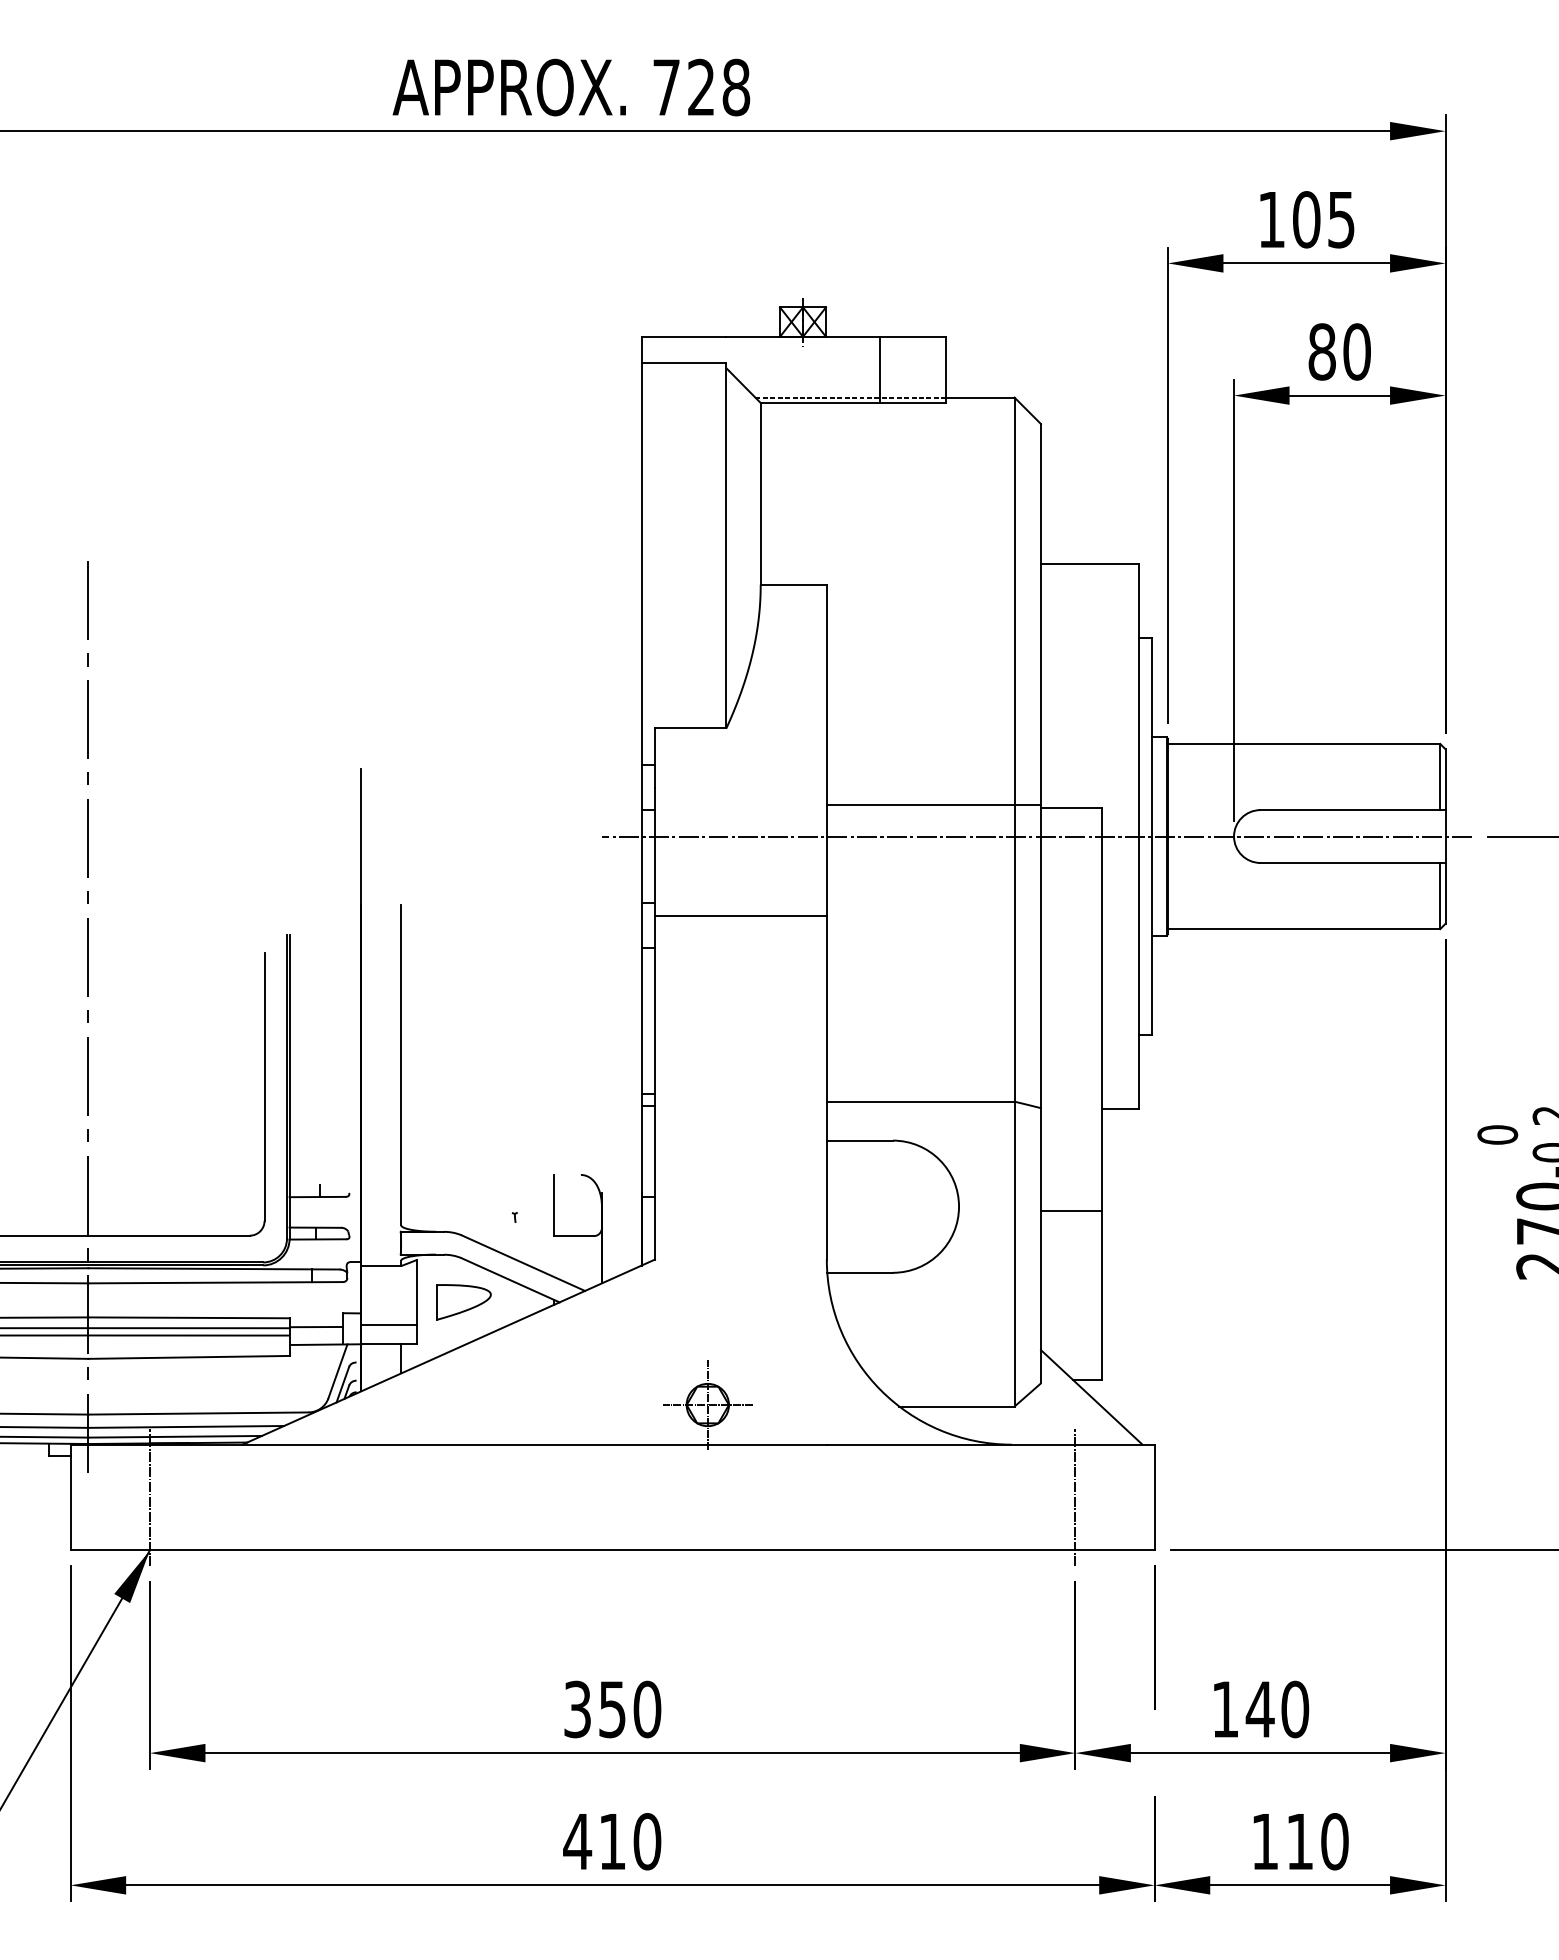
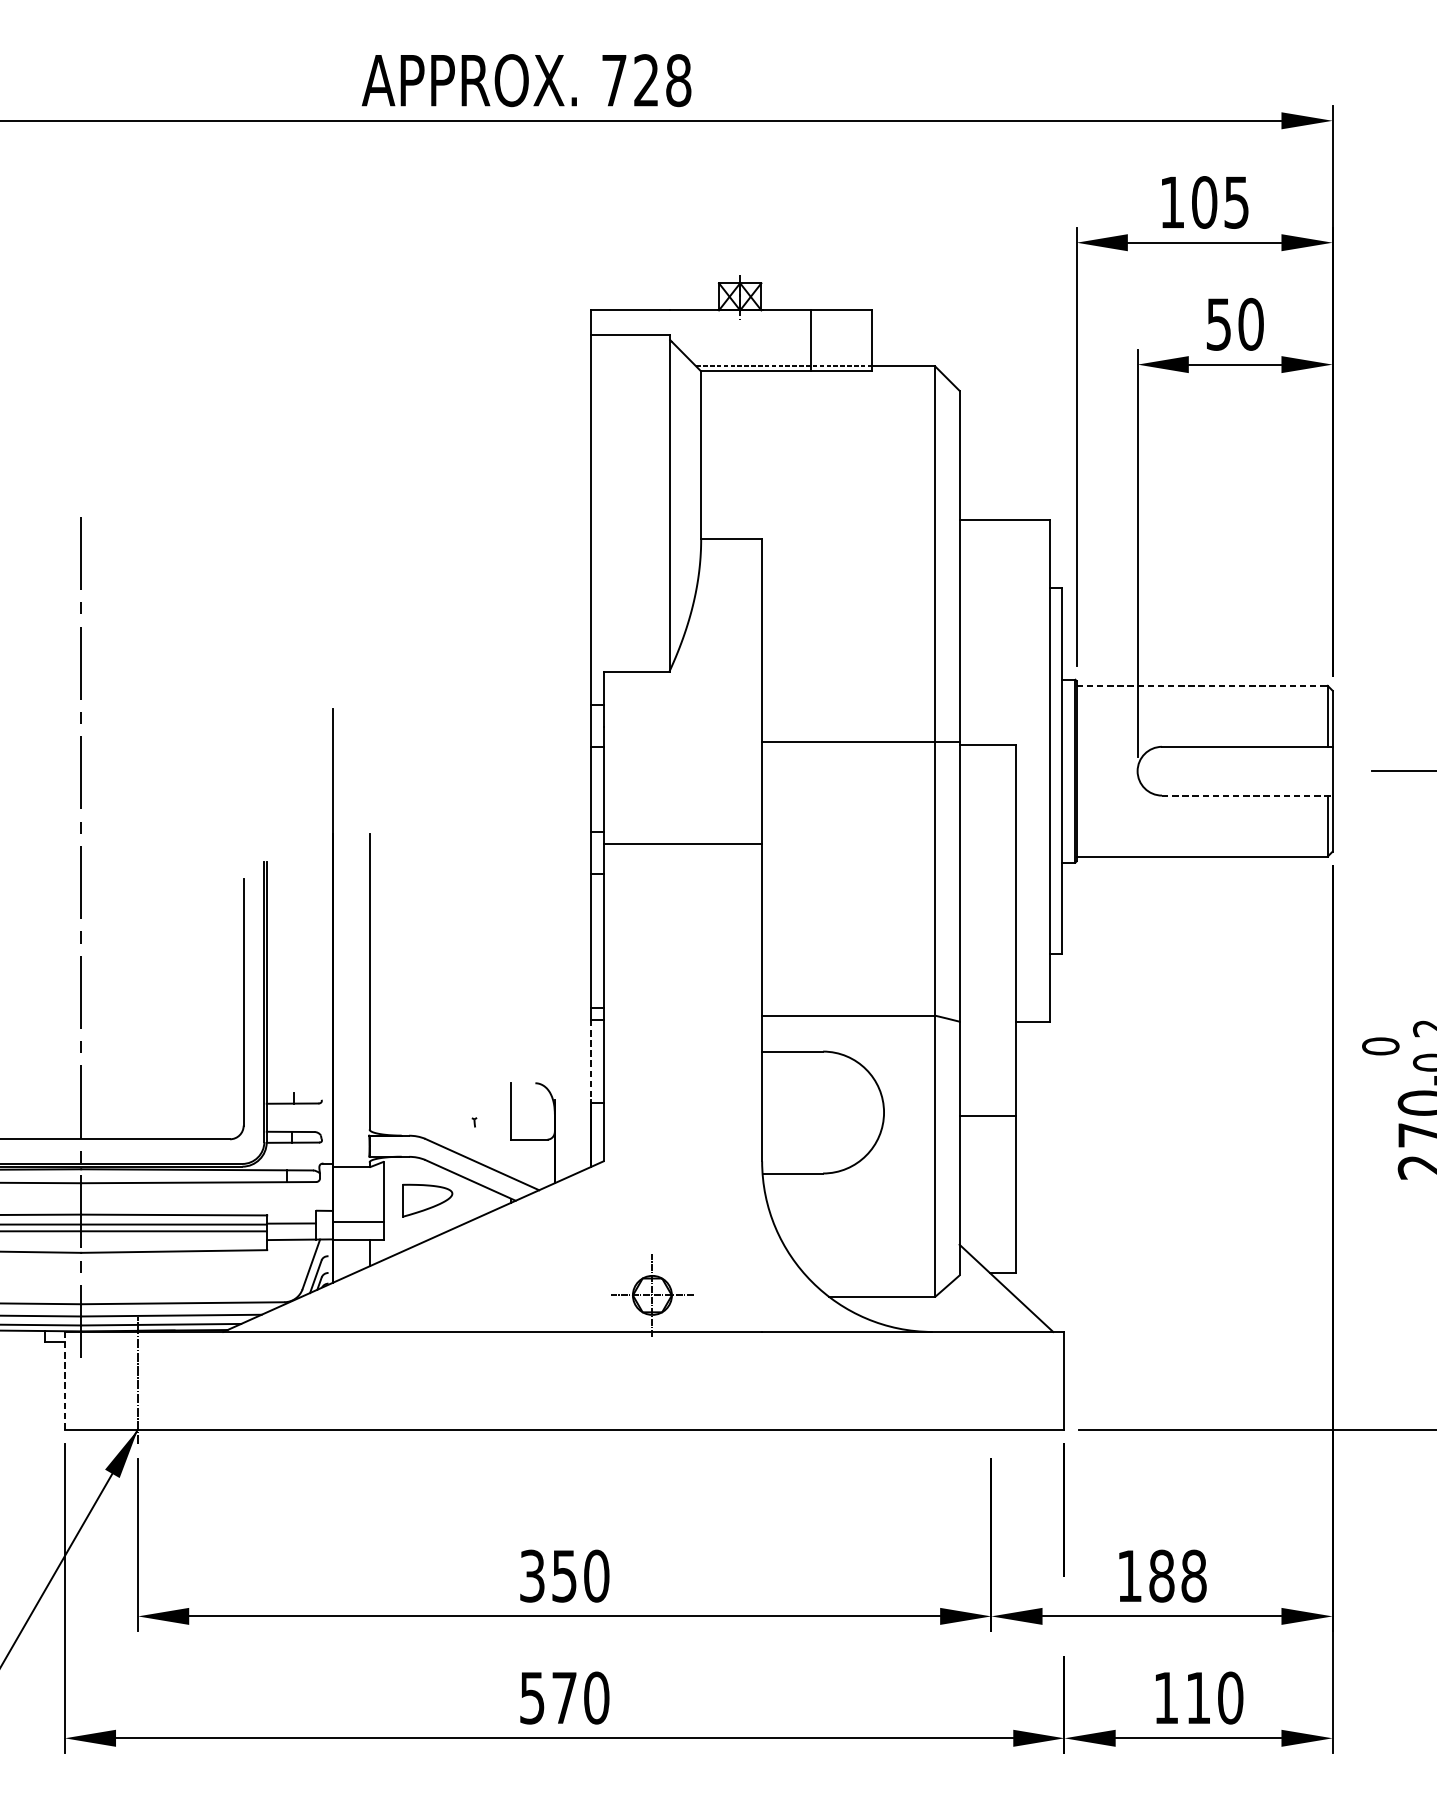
text: (1321, 351) -> (1218, 323), 80 -> 50
line: (1304, 743) -> (1202, 685), solid -> dashed
line: (1036, 836) -> (955, 771), removed
line: (1353, 862) -> (1247, 795), solid -> dashed
line: (641, 1151) -> (591, 1061), solid -> dashed
line: (70, 1497) -> (64, 1380), solid -> dashed
line: (1075, 1497) -> (991, 1380), removed
text: (1277, 1709) -> (1177, 1576), 140 -> 188
text: (594, 1842) -> (547, 1698), 410 -> 570

